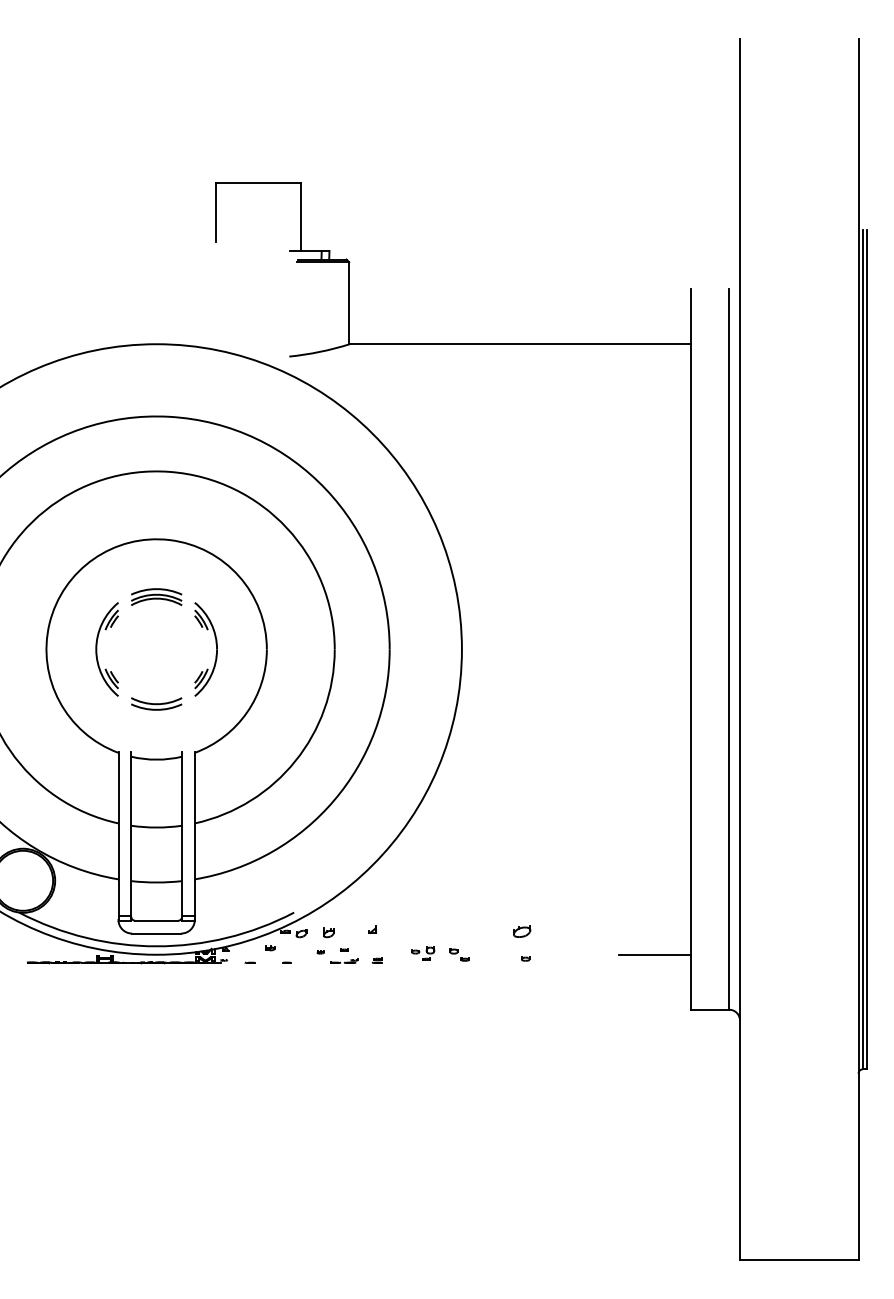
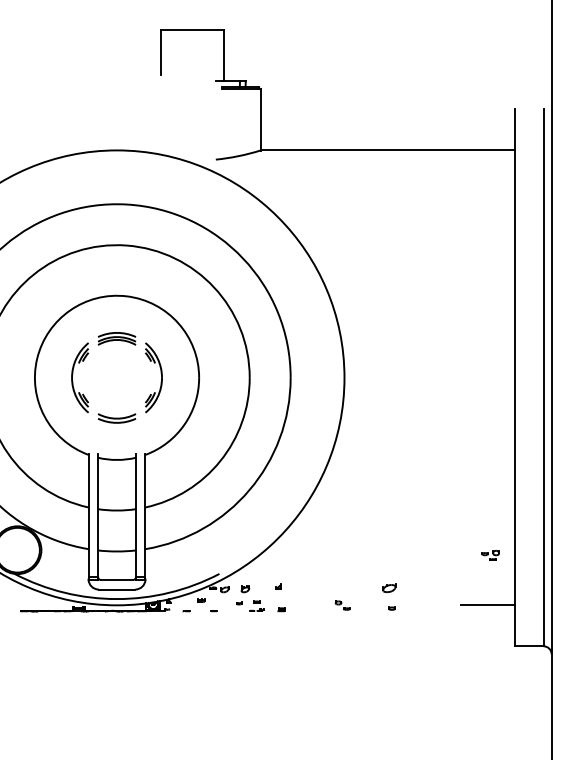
part: (423, 953) -> (490, 555), moved
part: (344, 960) -> (256, 609), size x0.7

